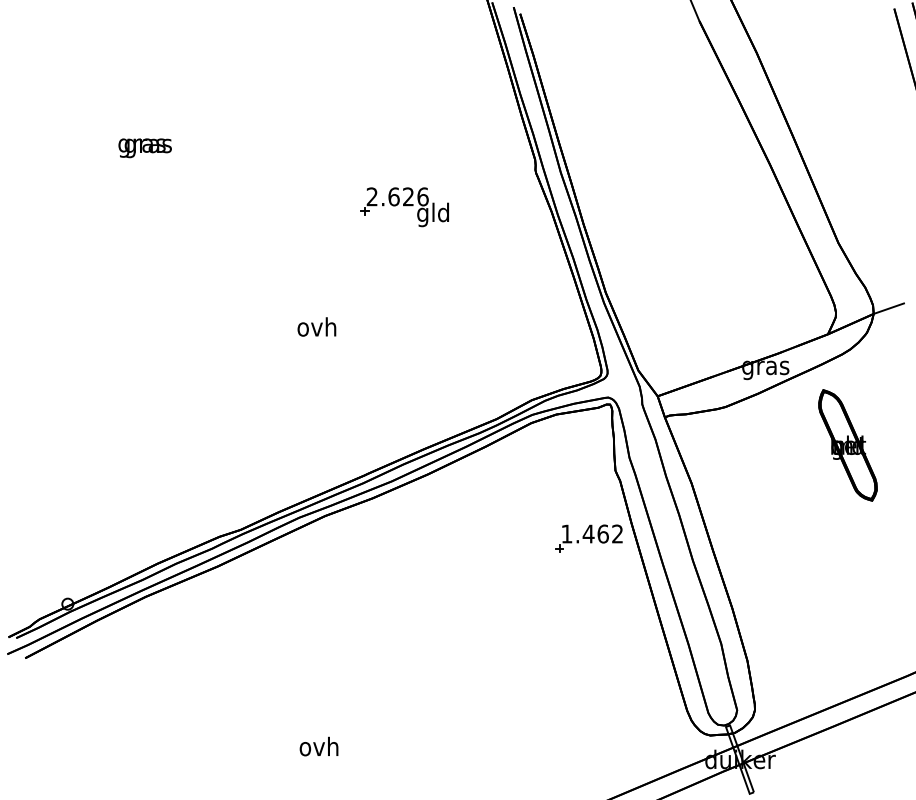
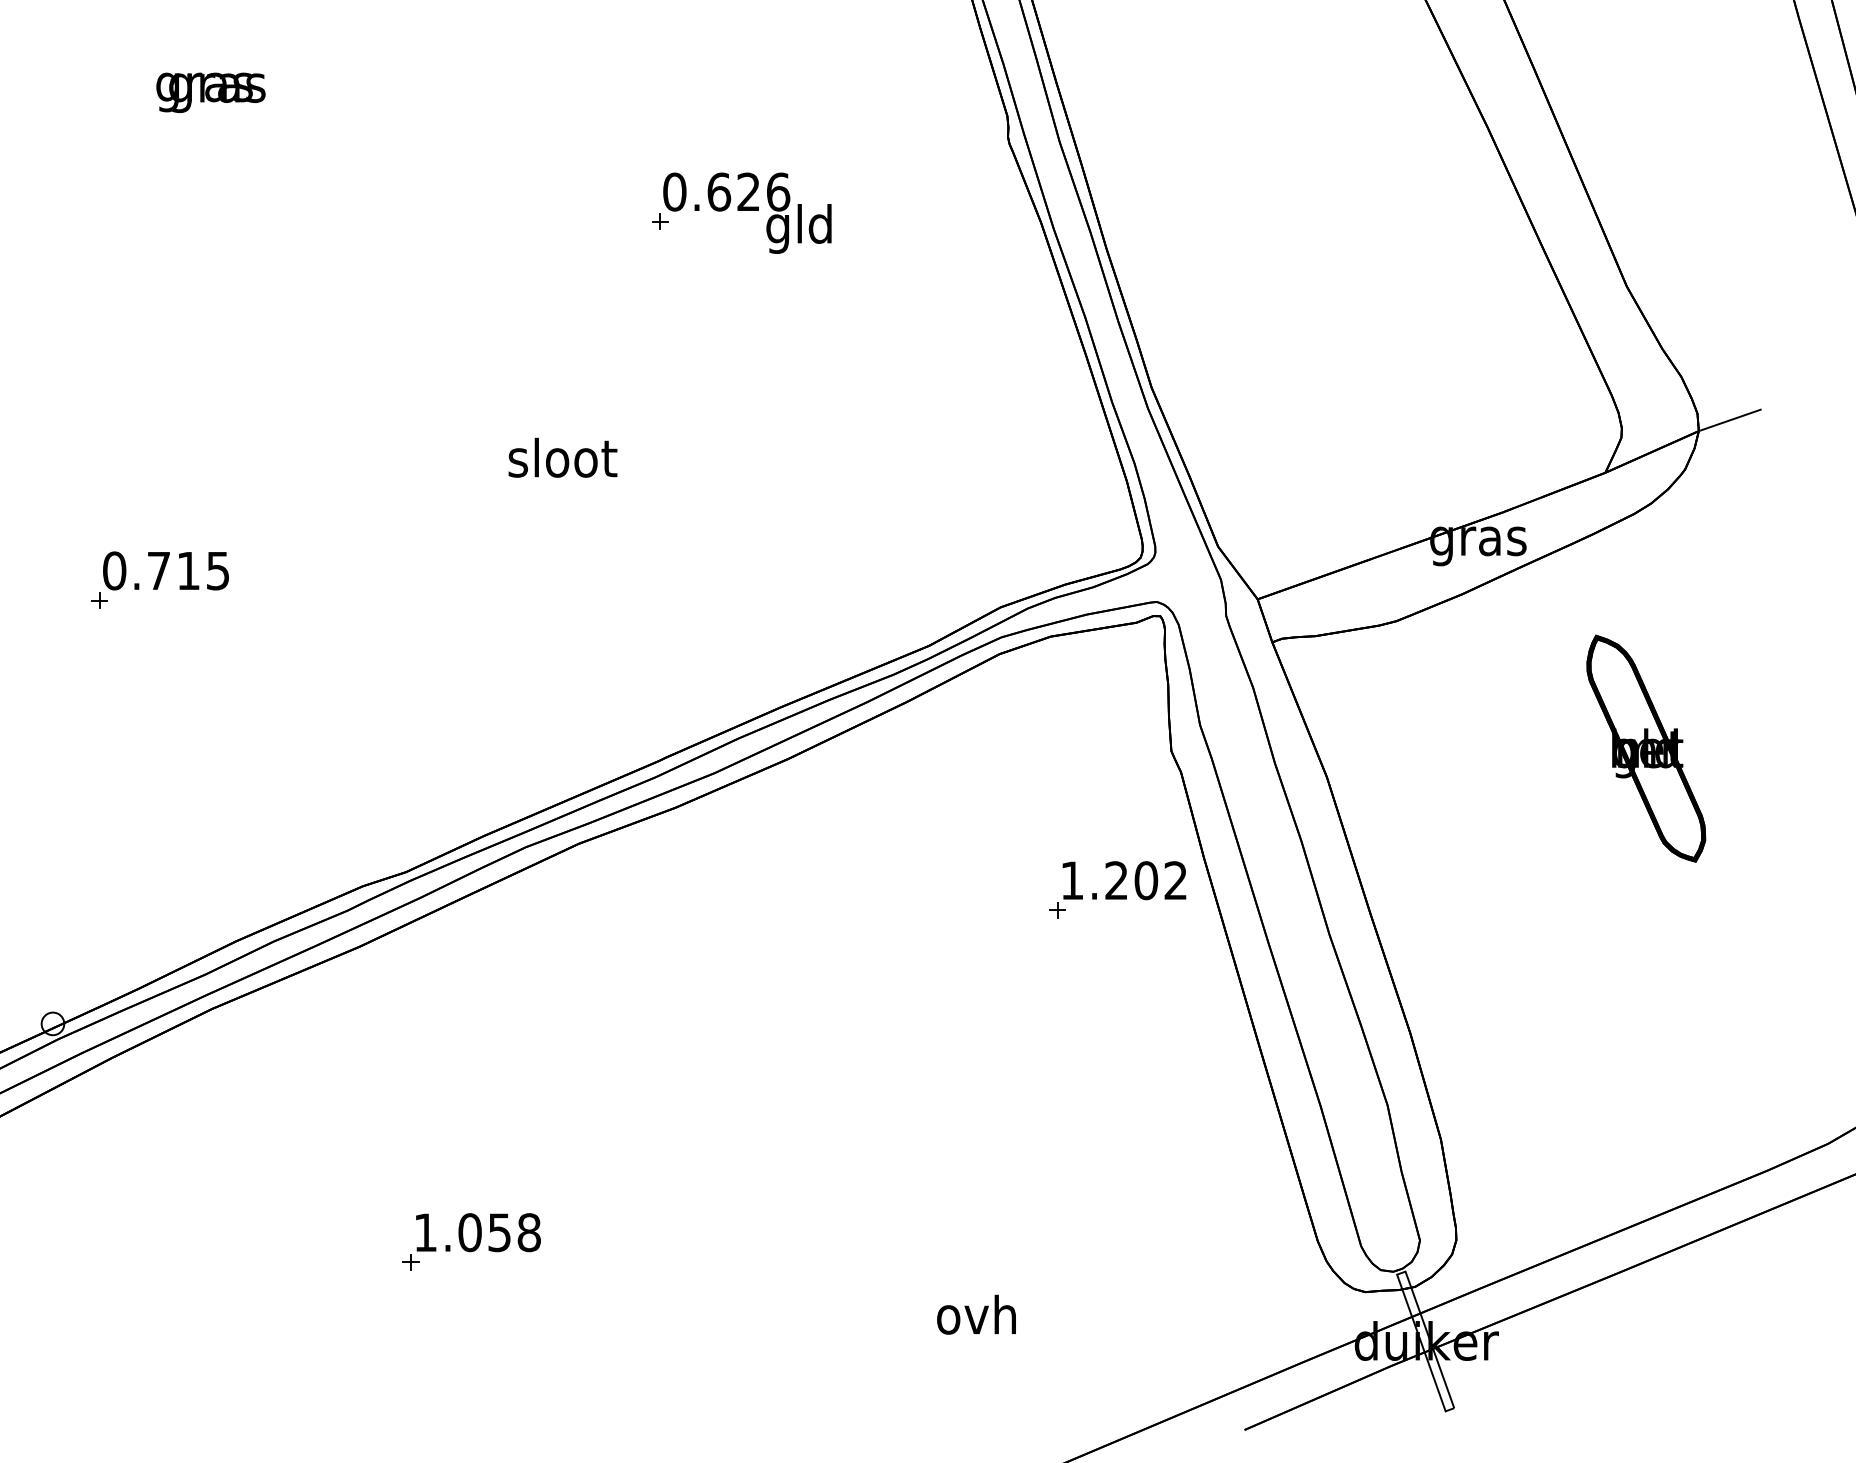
text: (371, 196) -> (673, 191), 2.626 -> 0.626
text: (317, 326) -> (562, 456), ovh -> sloot
part: (119, 387) -> (158, 581), added
part: (847, 445) -> (1645, 748), moved
text: (595, 533) -> (1130, 879), 1.462 -> 1.202
part: (272, 710) -> (470, 1241), added
text: (318, 746) -> (975, 1314), moved

